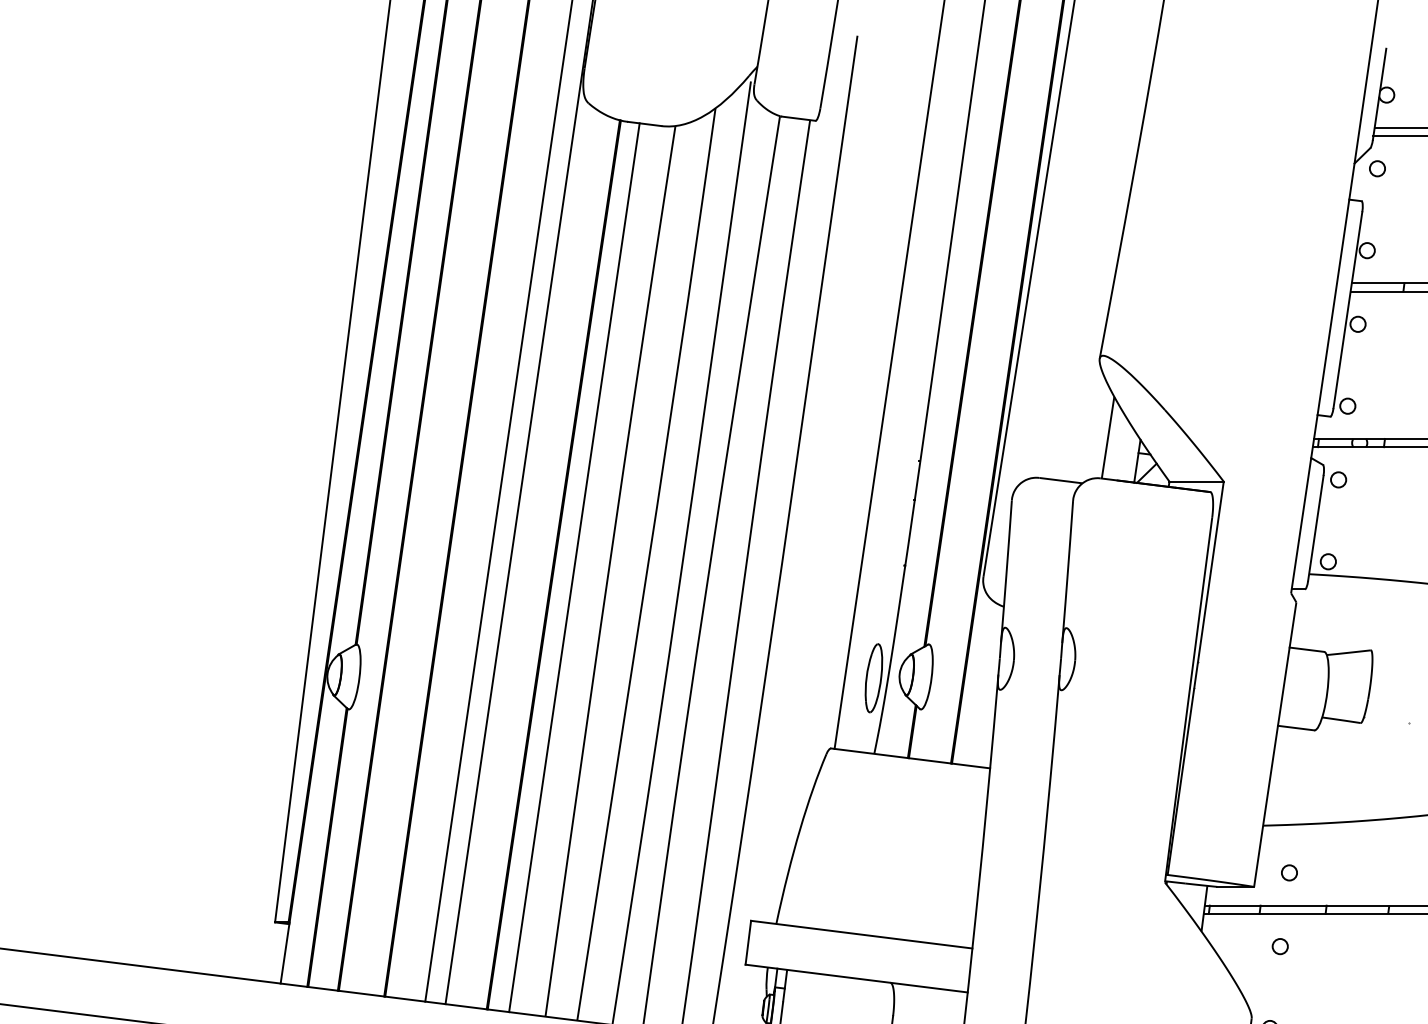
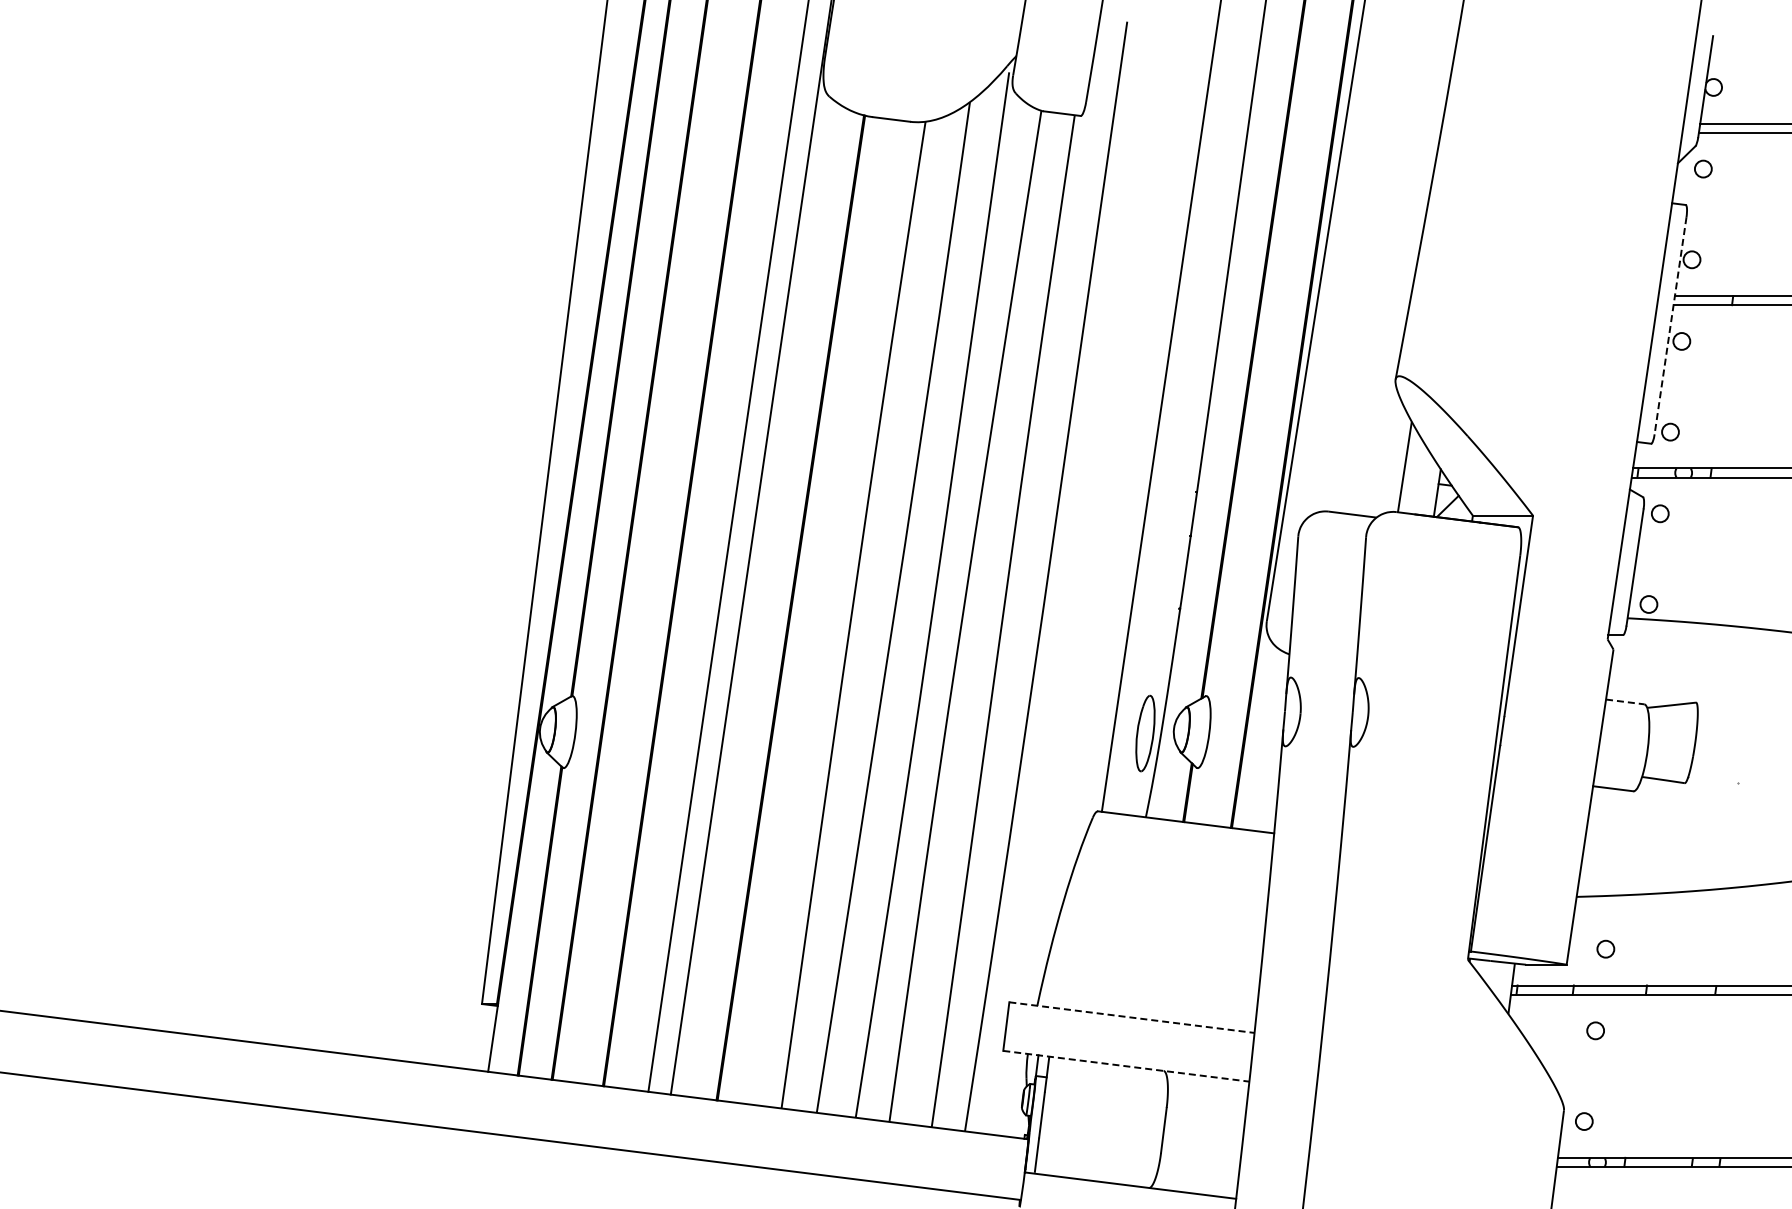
line: (1347, 309) -> (1670, 325), solid -> dashed
line: (574, 567) -> (813, 610), removed
line: (1307, 650) -> (1625, 702), solid -> dashed
line: (861, 934) -> (1131, 1017), solid -> dashed
line: (856, 978) -> (1126, 1066), solid -> dashed

